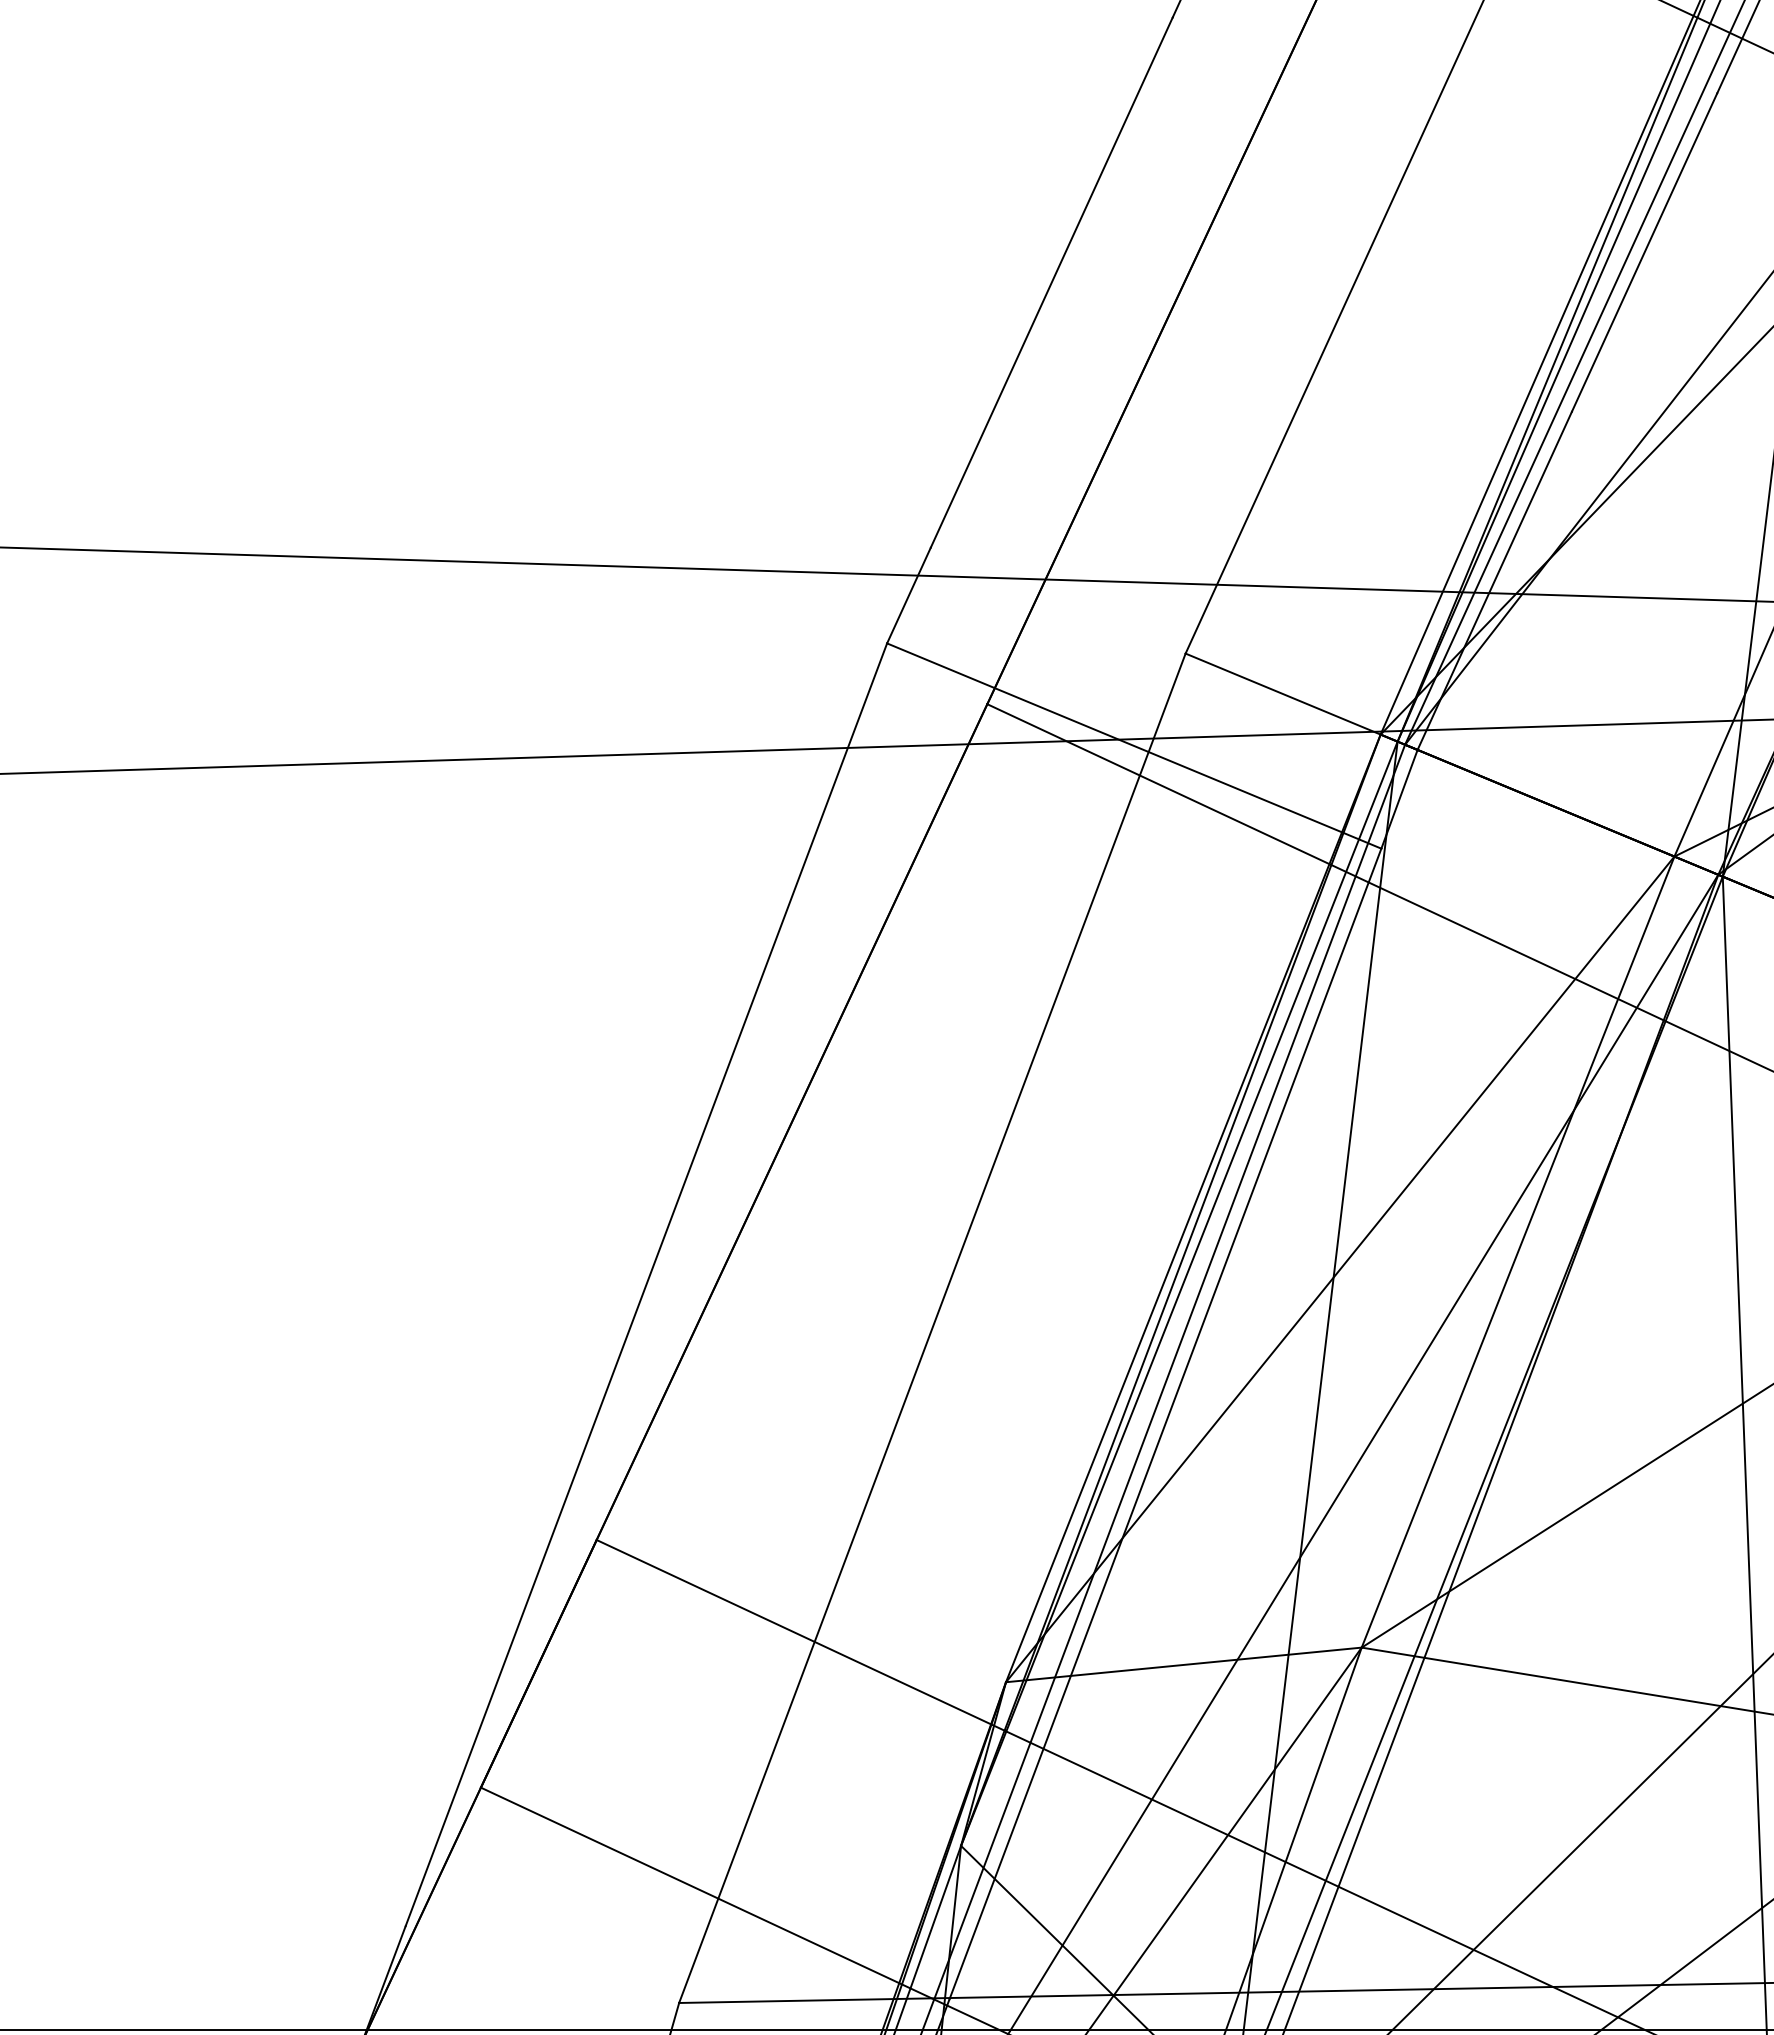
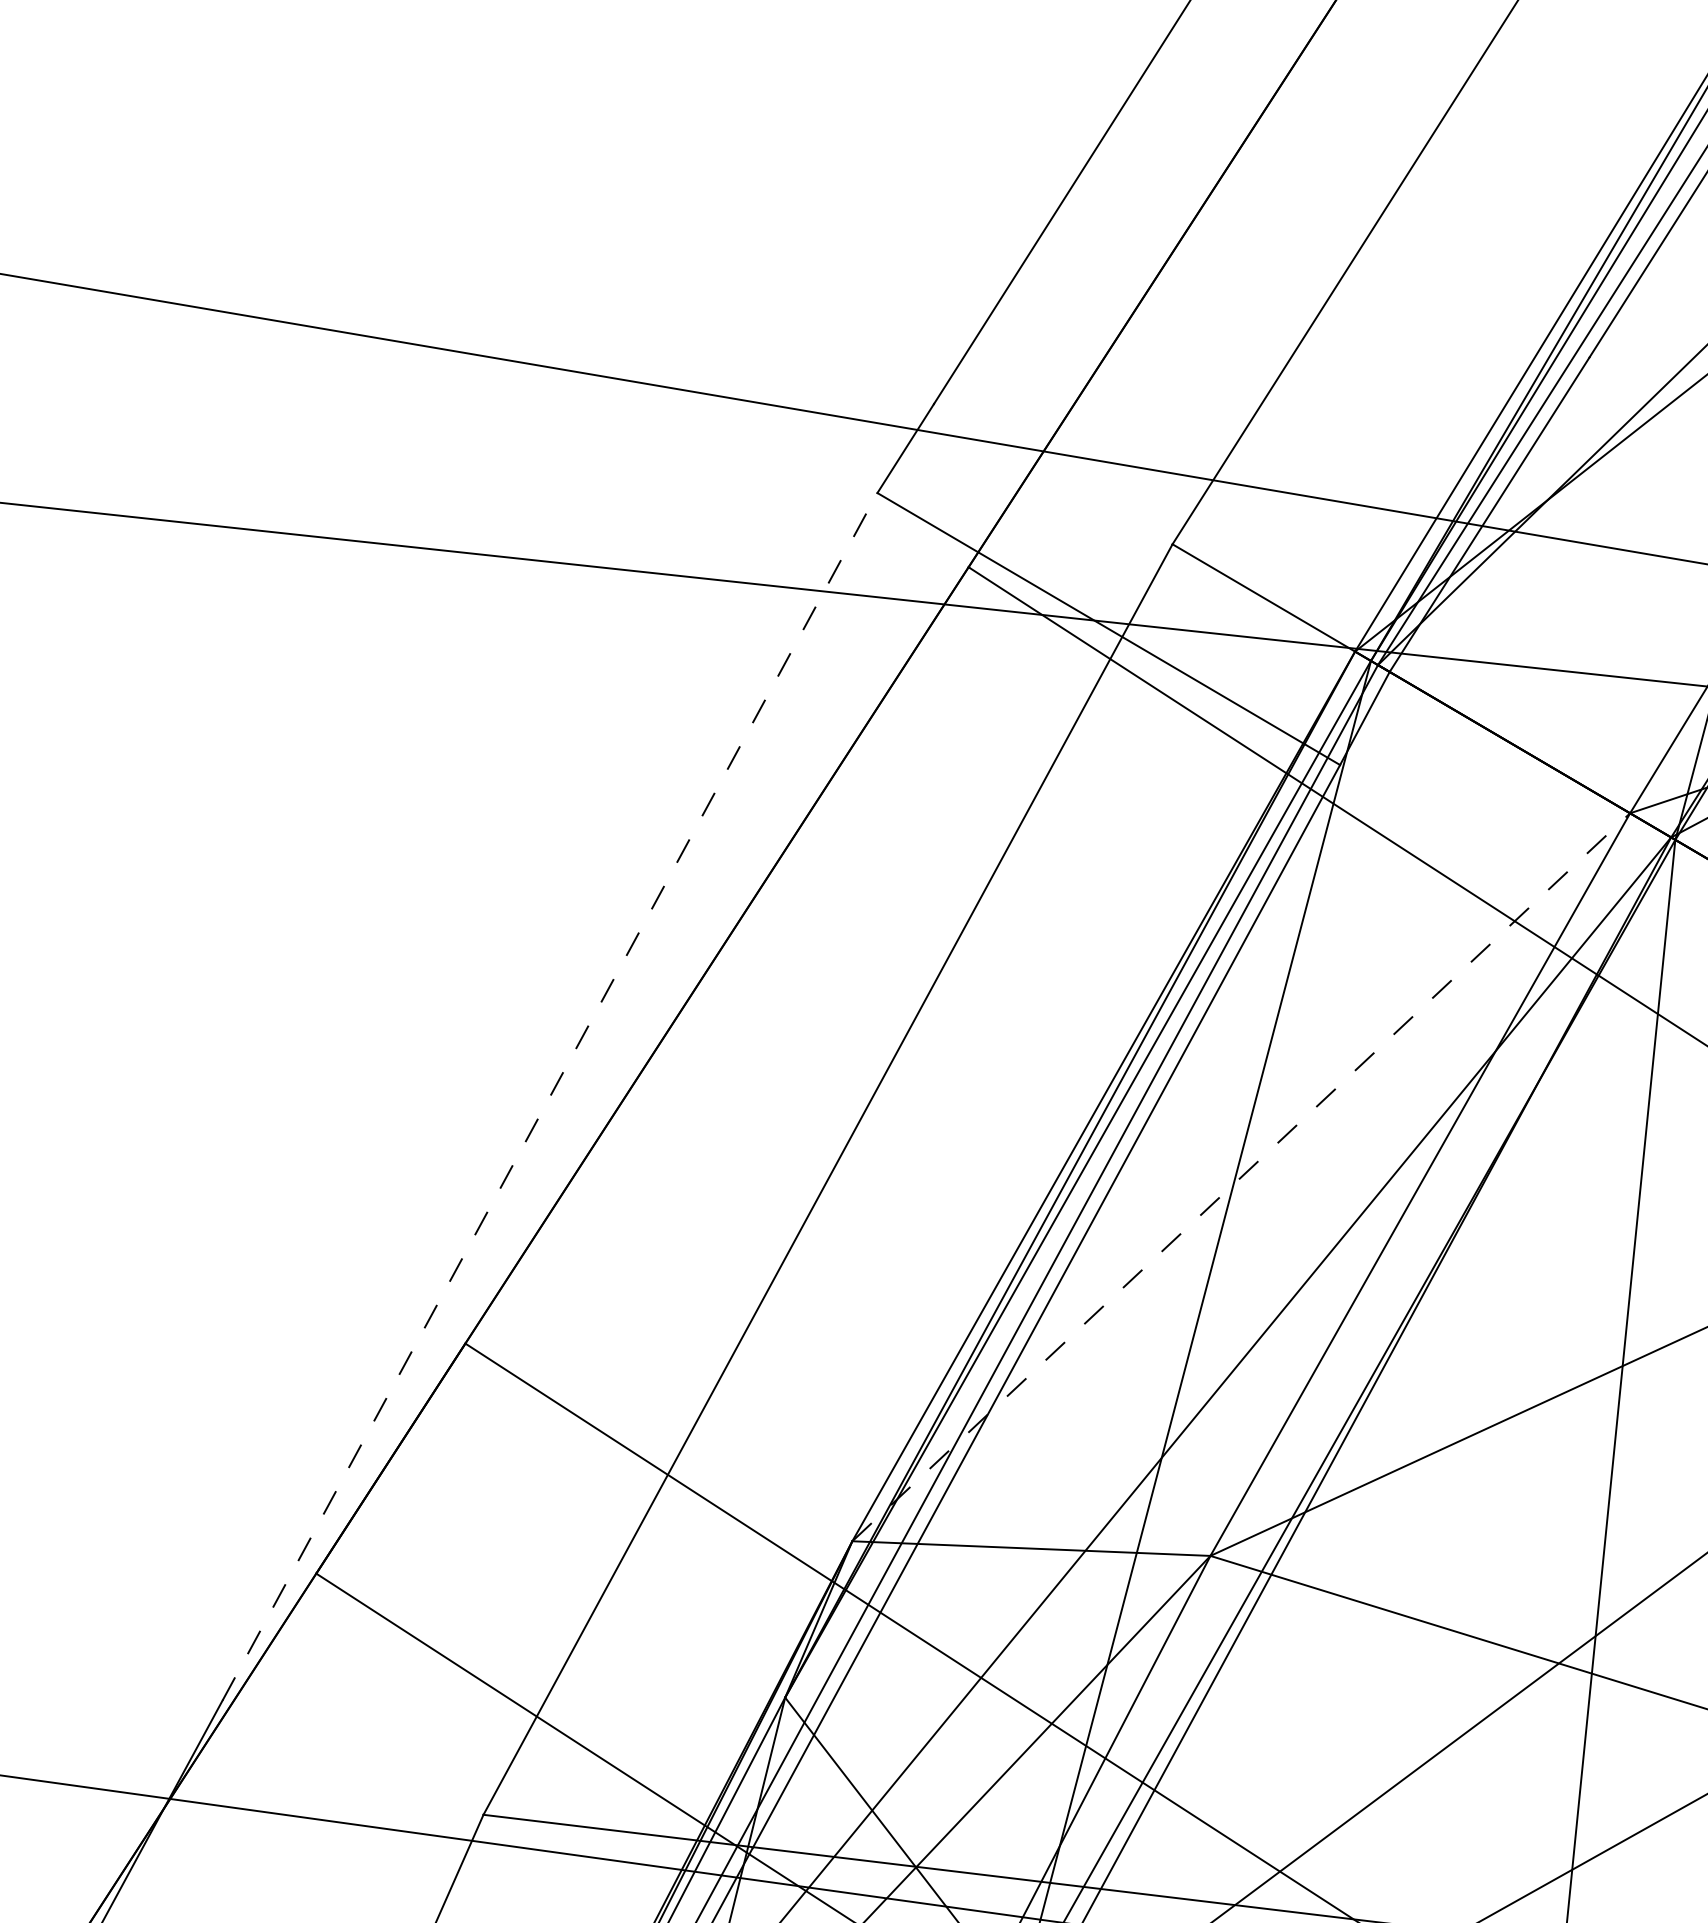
line: (1340, 1269) -> (1241, 1177), solid -> dashed
line: (646, 1284) -> (550, 1096), solid -> dashed

